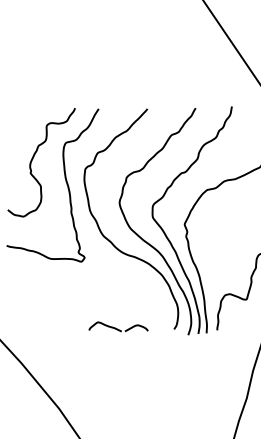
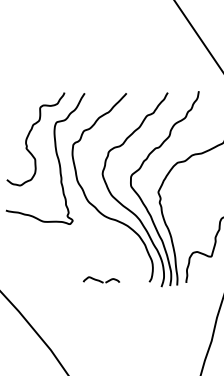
part: (117, 326) -> (100, 279), size x0.71

